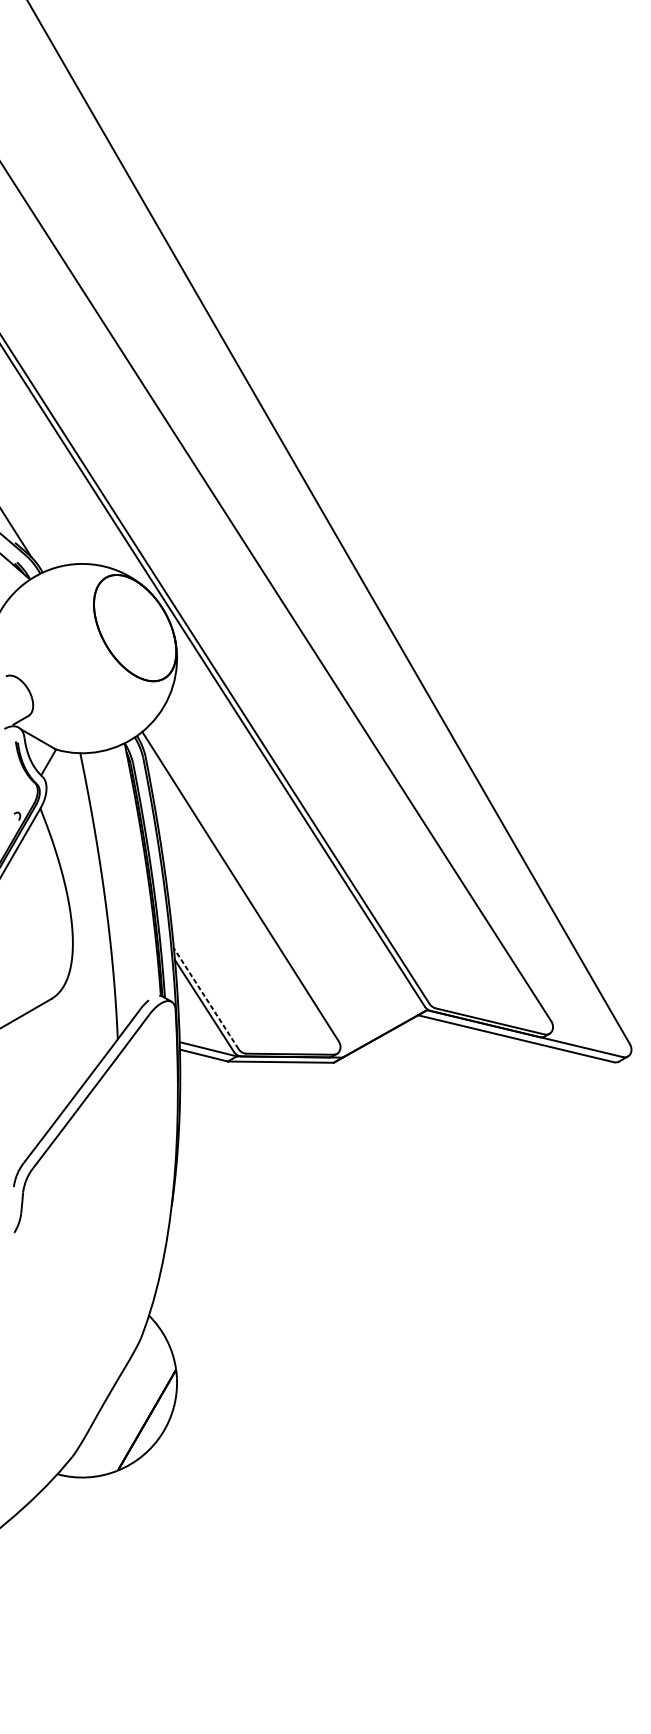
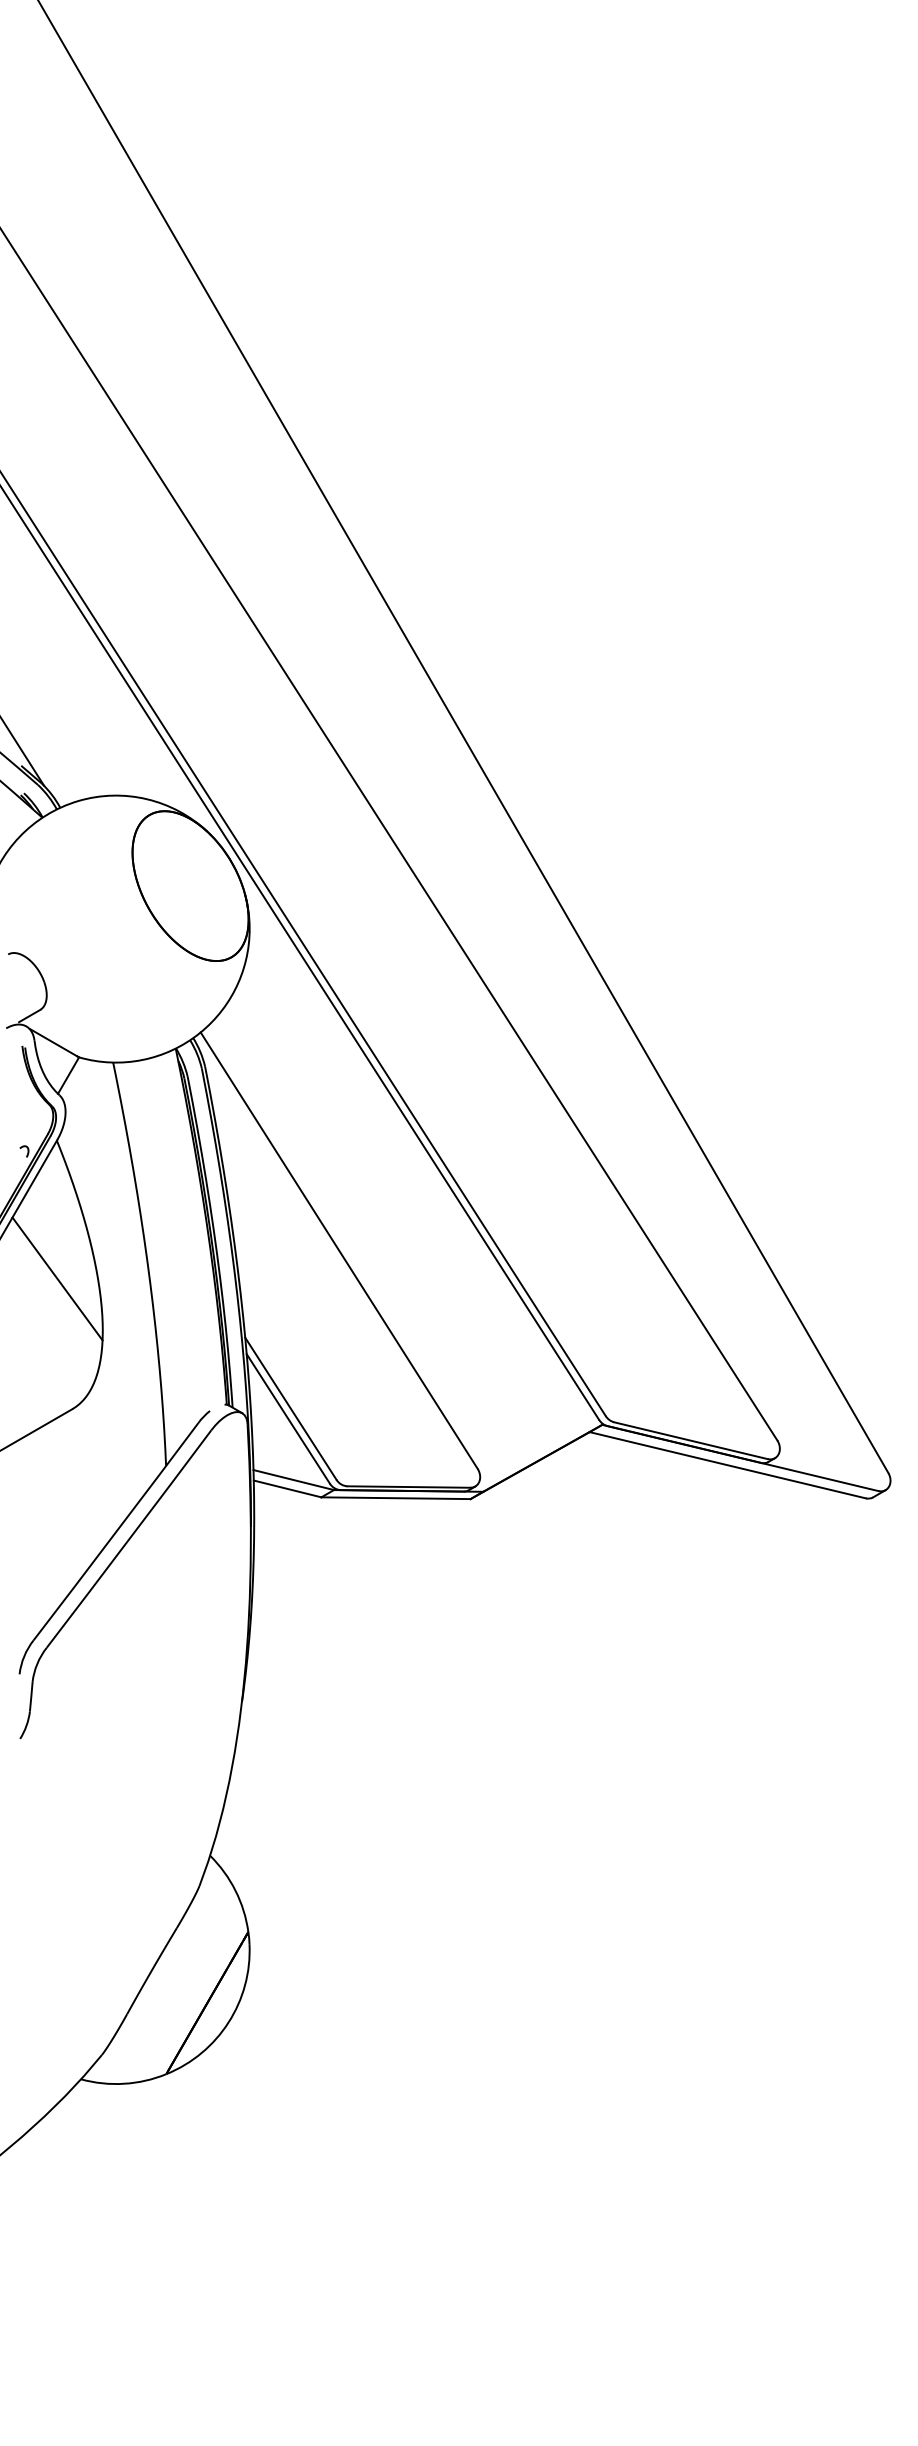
line: (40, 906) -> (57, 1278), added
line: (206, 998) -> (290, 1408), dashed -> solid

